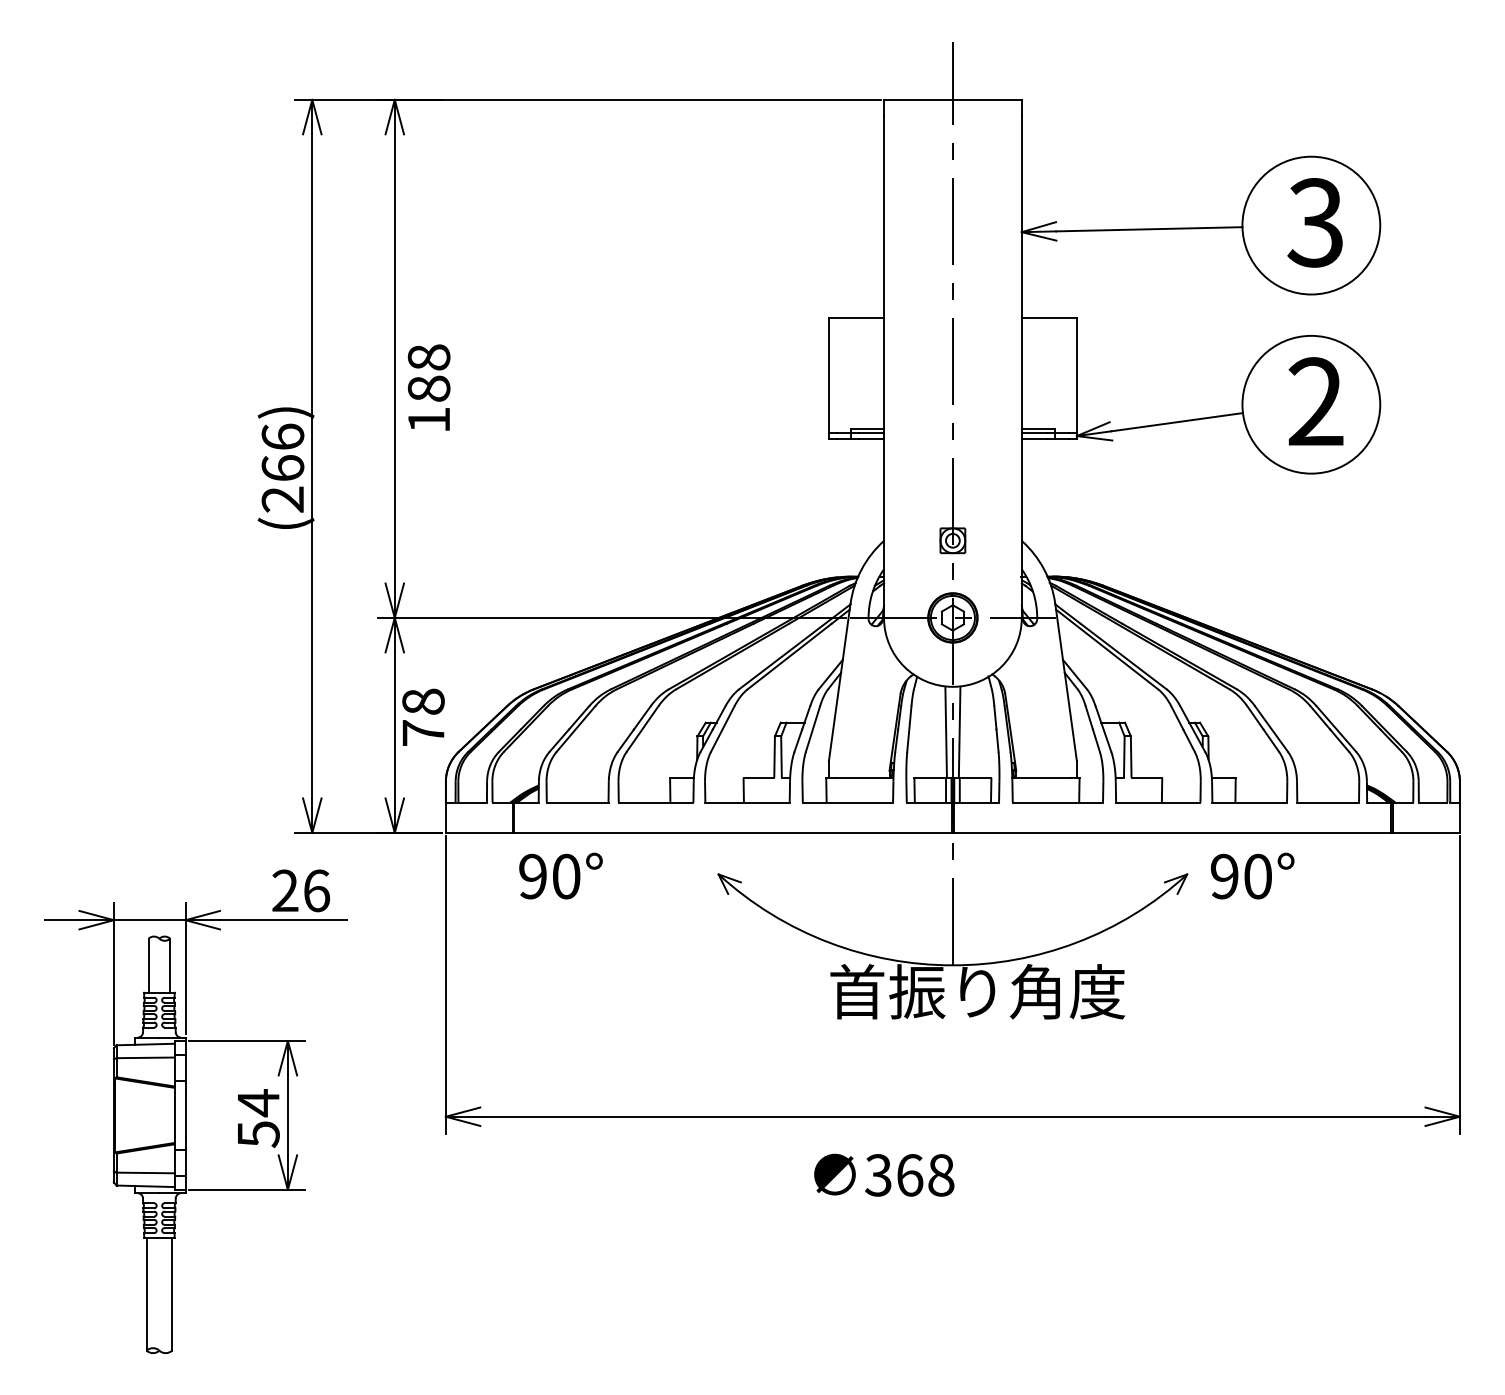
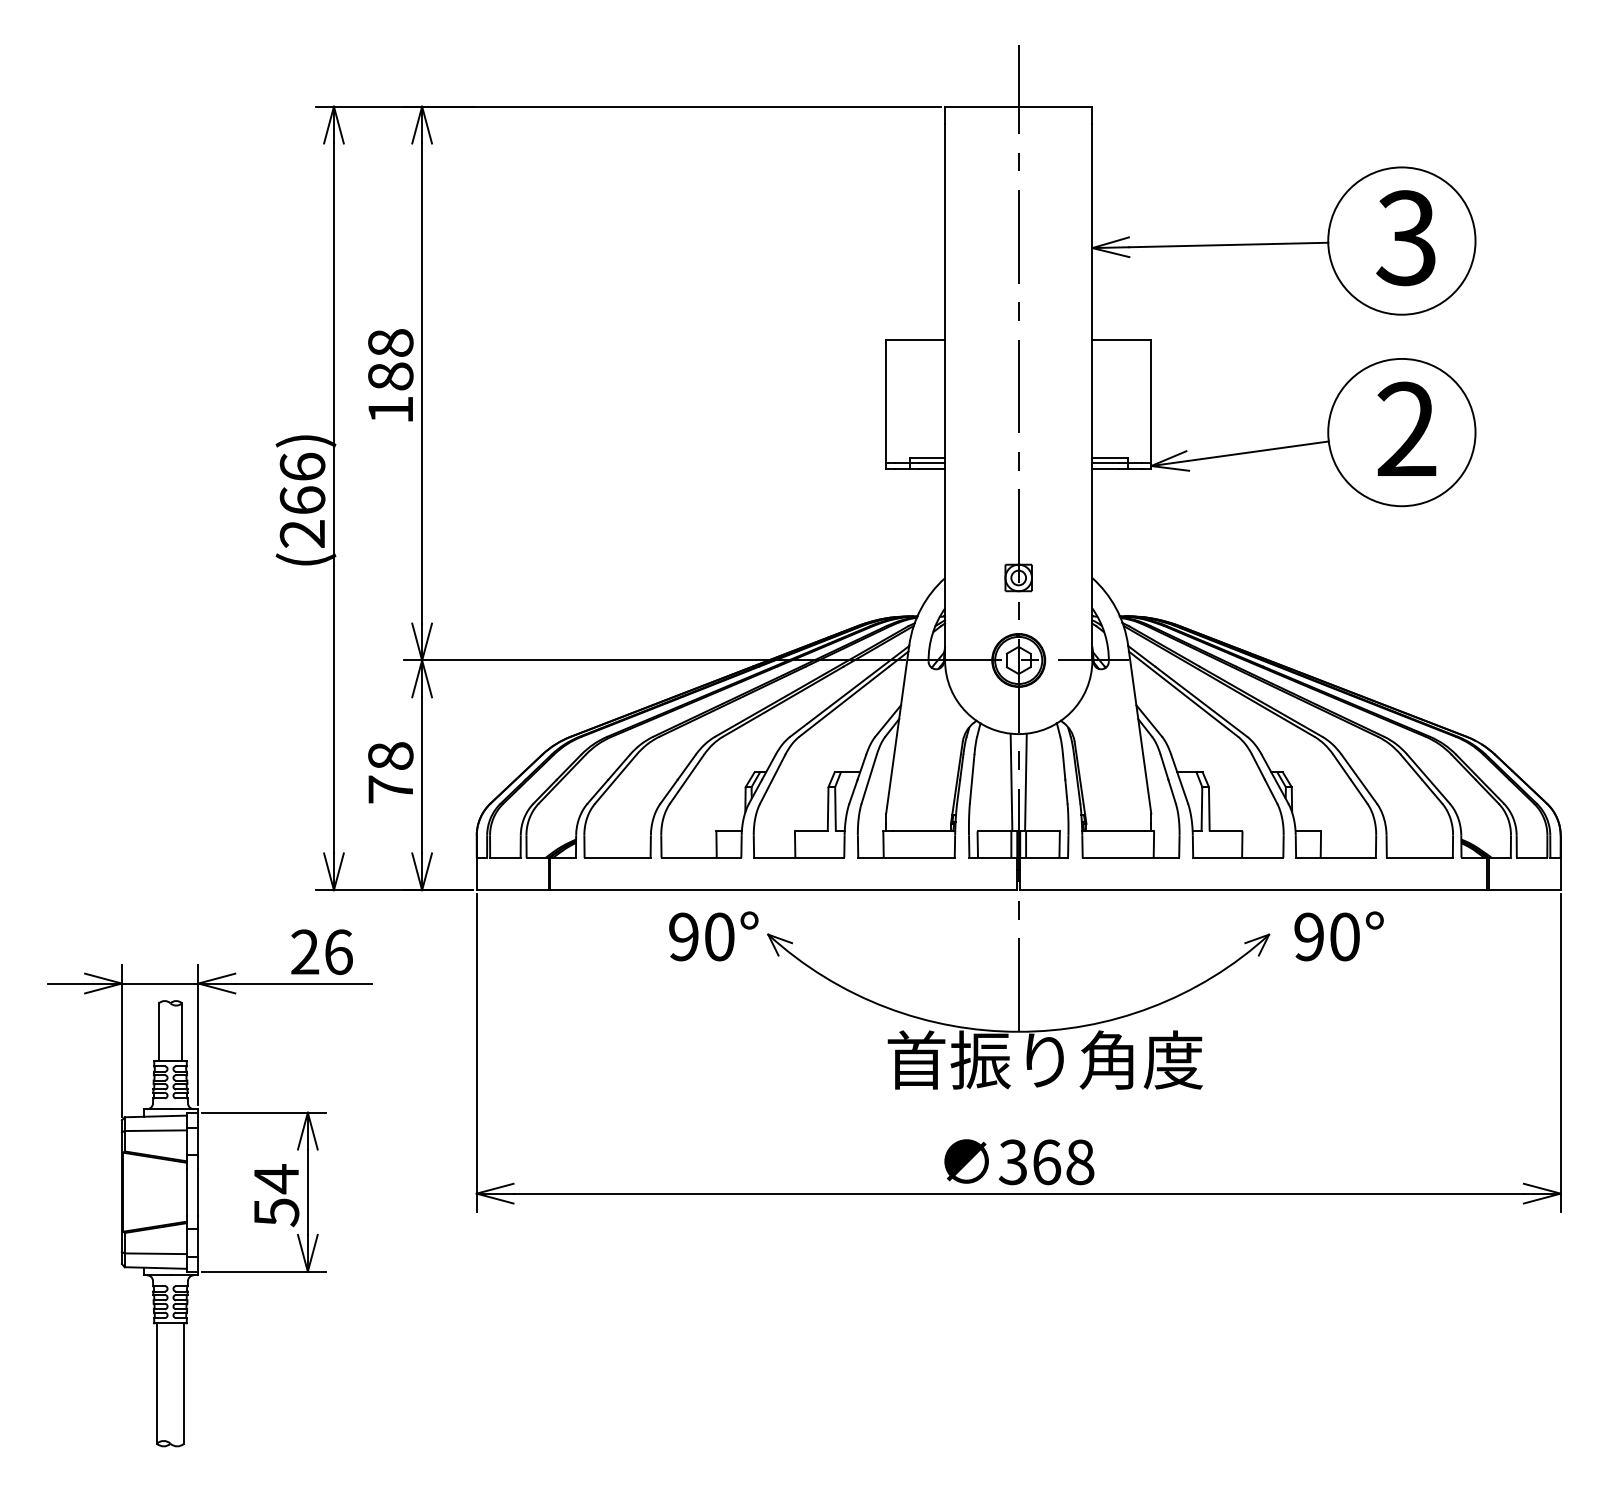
text: (428, 387) -> (390, 375), moved
text: (423, 717) -> (390, 772), moved
text: (560, 876) -> (713, 936), moved
text: (884, 1175) -> (1019, 1162), moved

